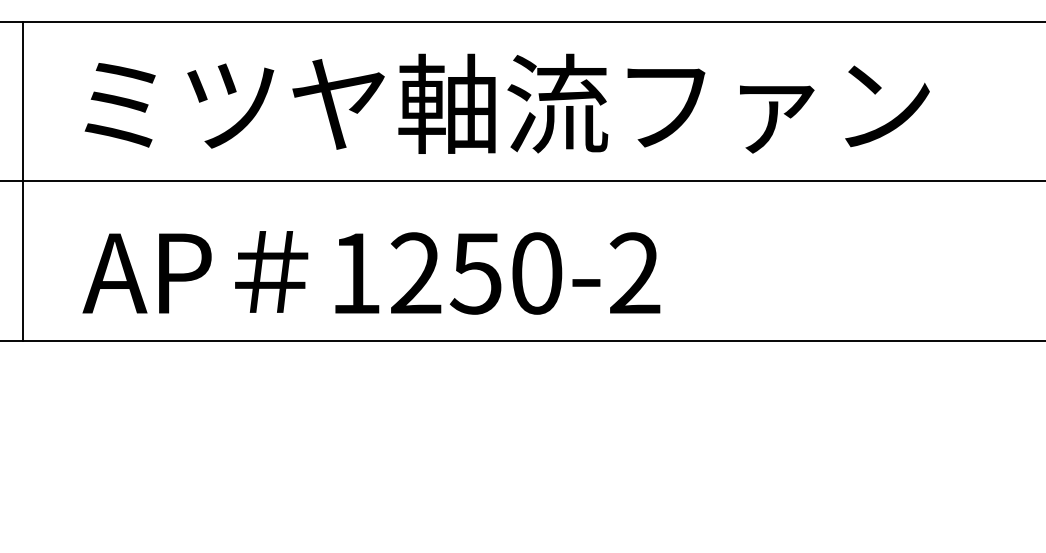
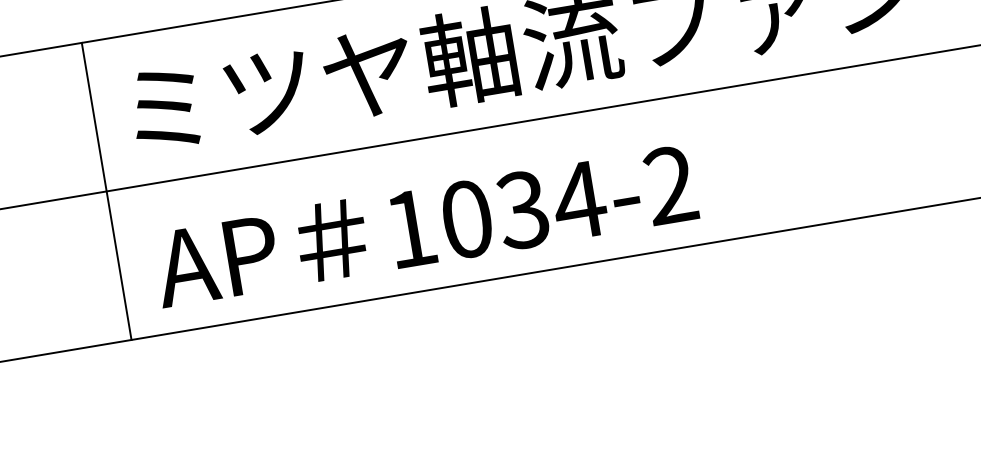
line: (23, 180) -> (106, 190), moved
text: (477, 273) -> (524, 209), 1250-2 -> 1034-2

